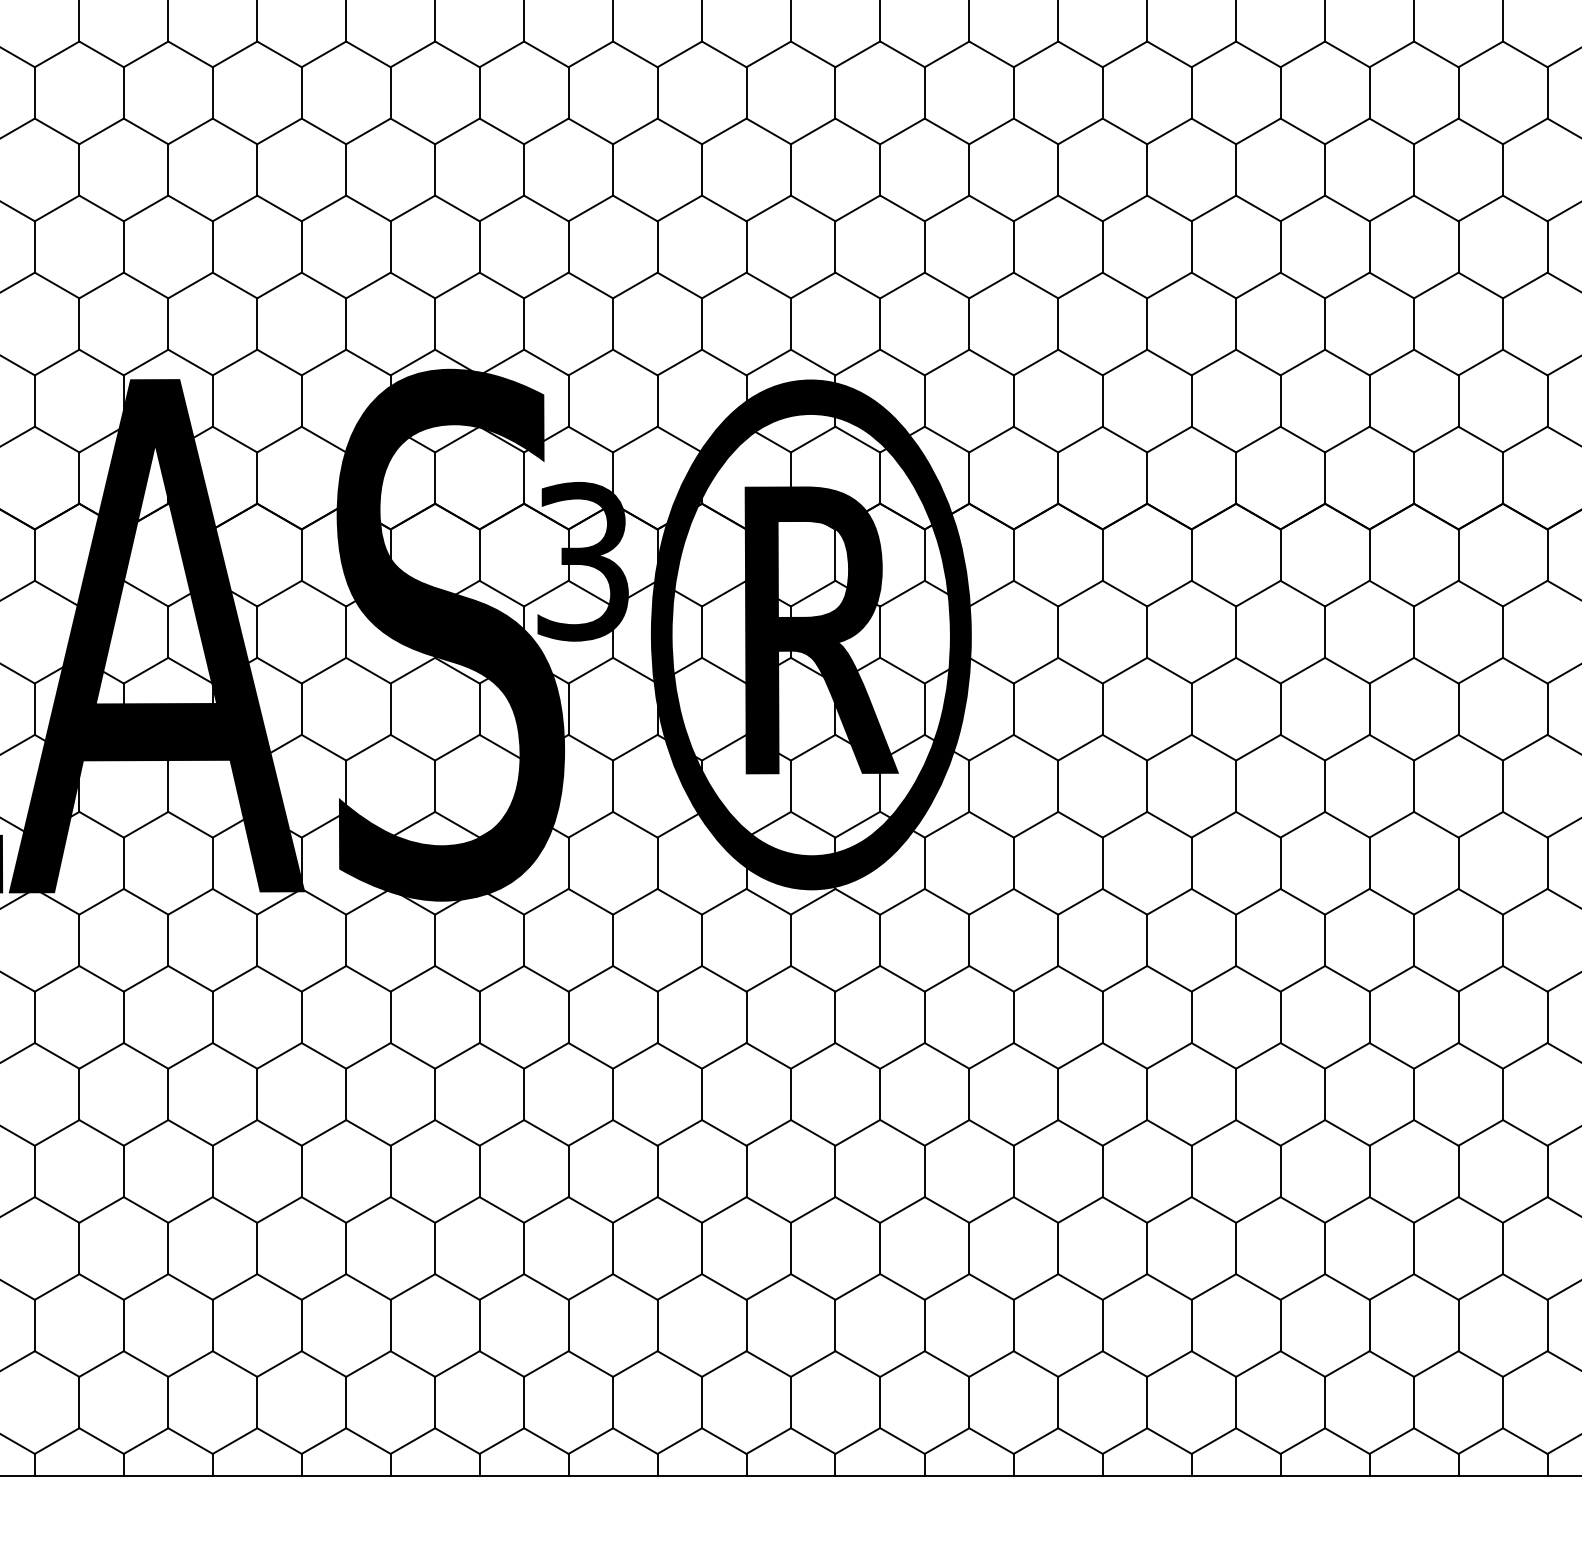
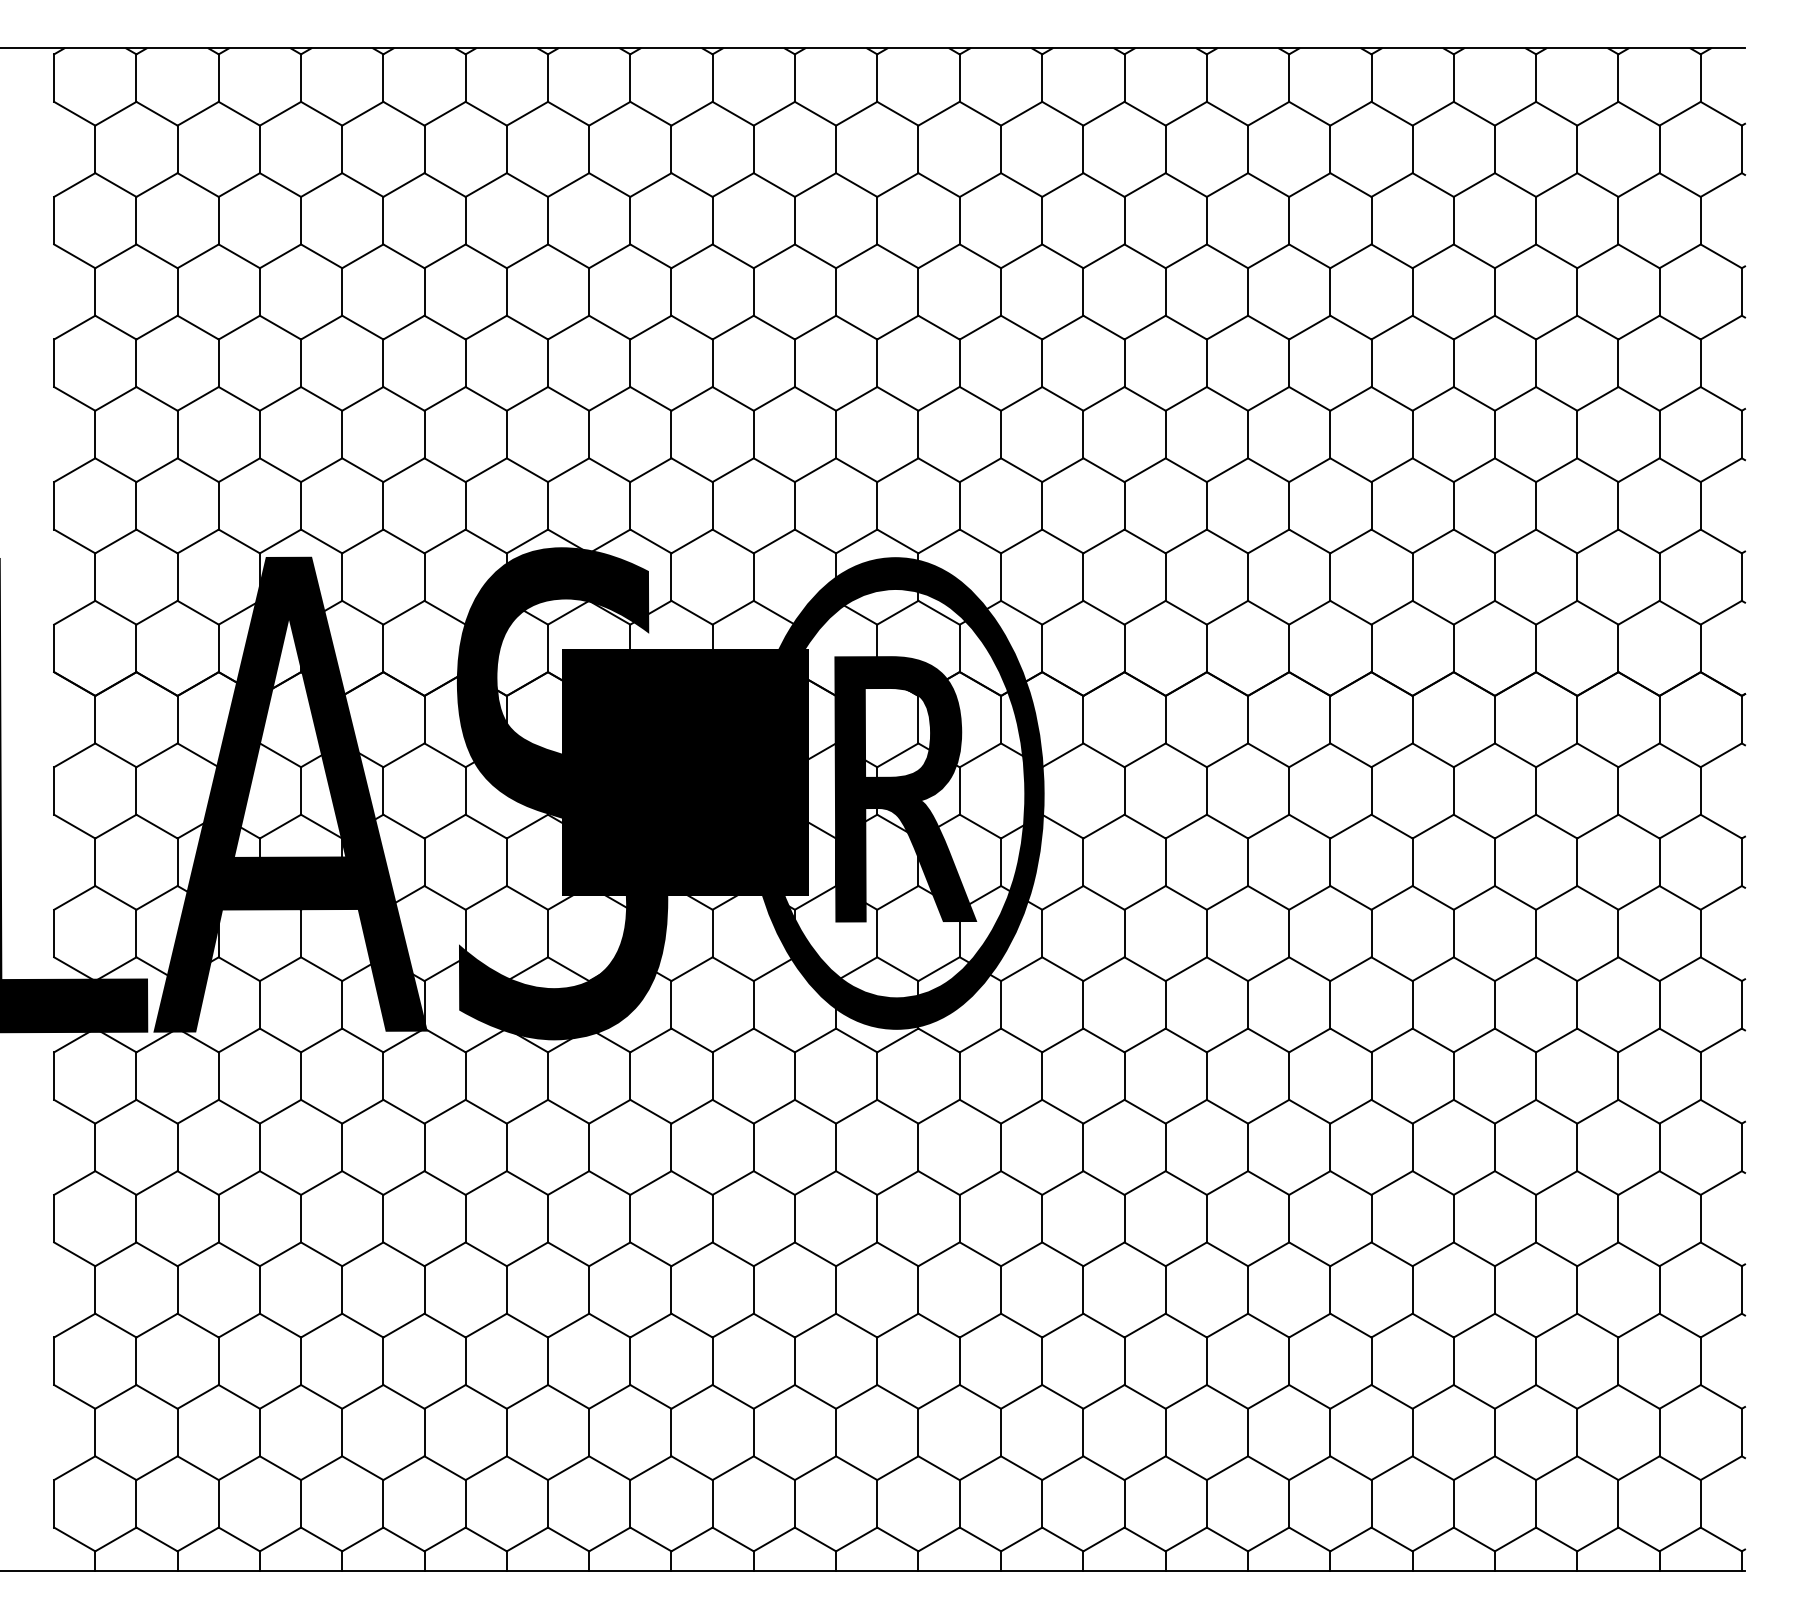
fill: (582, 611) -> (684, 771), added

